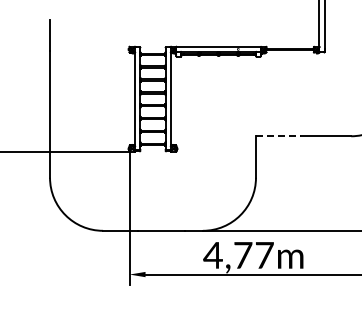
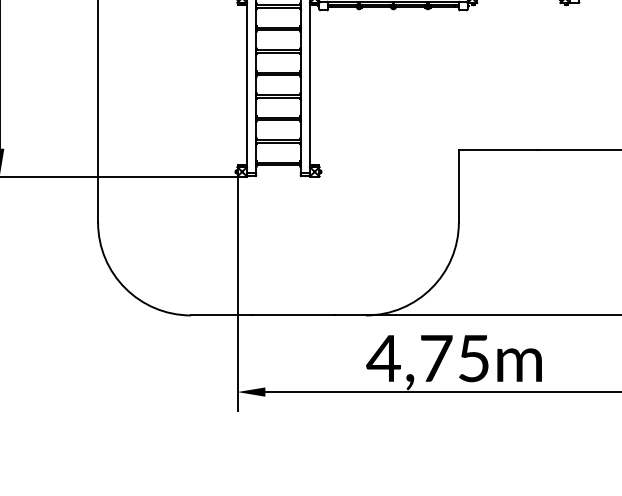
line: (278, 136) -> (498, 150), dashed -> solid
text: (264, 255) -> (473, 358), 4,77m -> 4,75m

